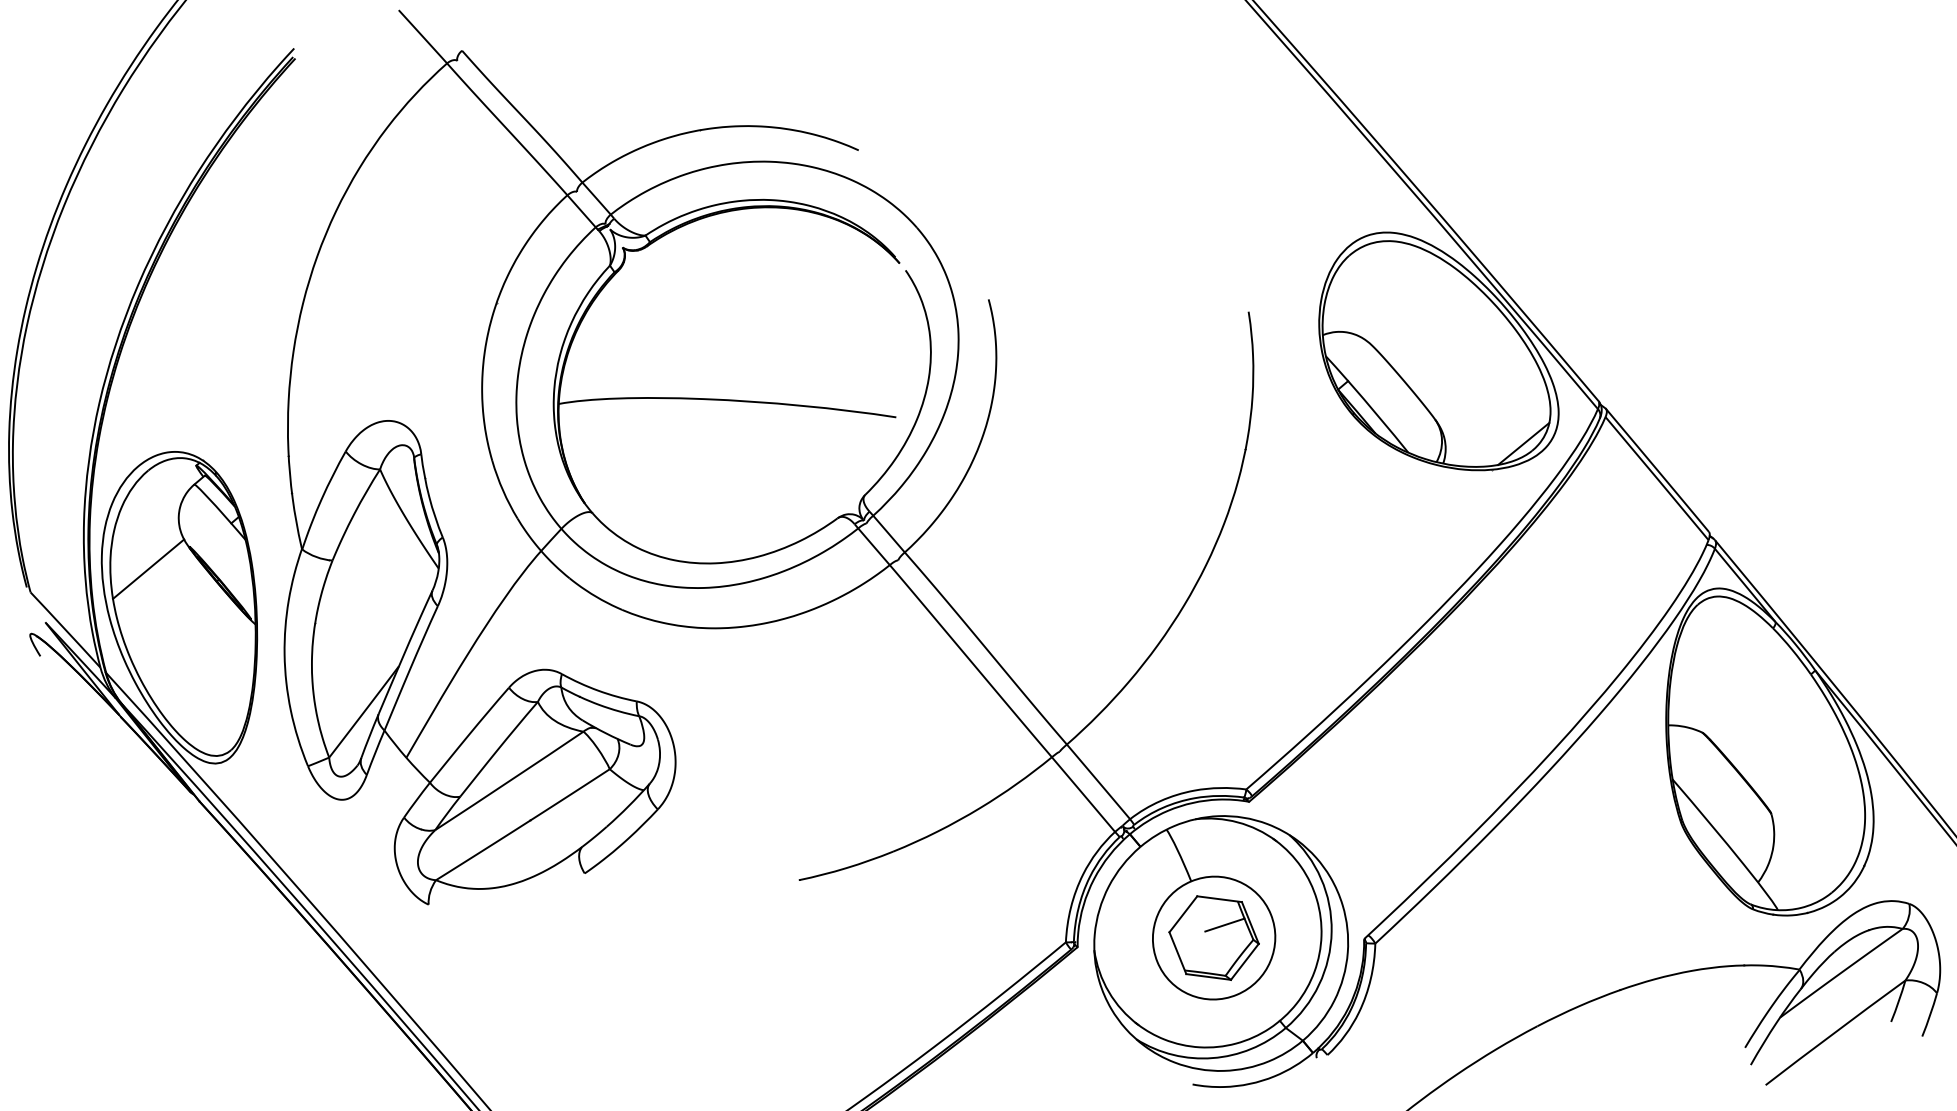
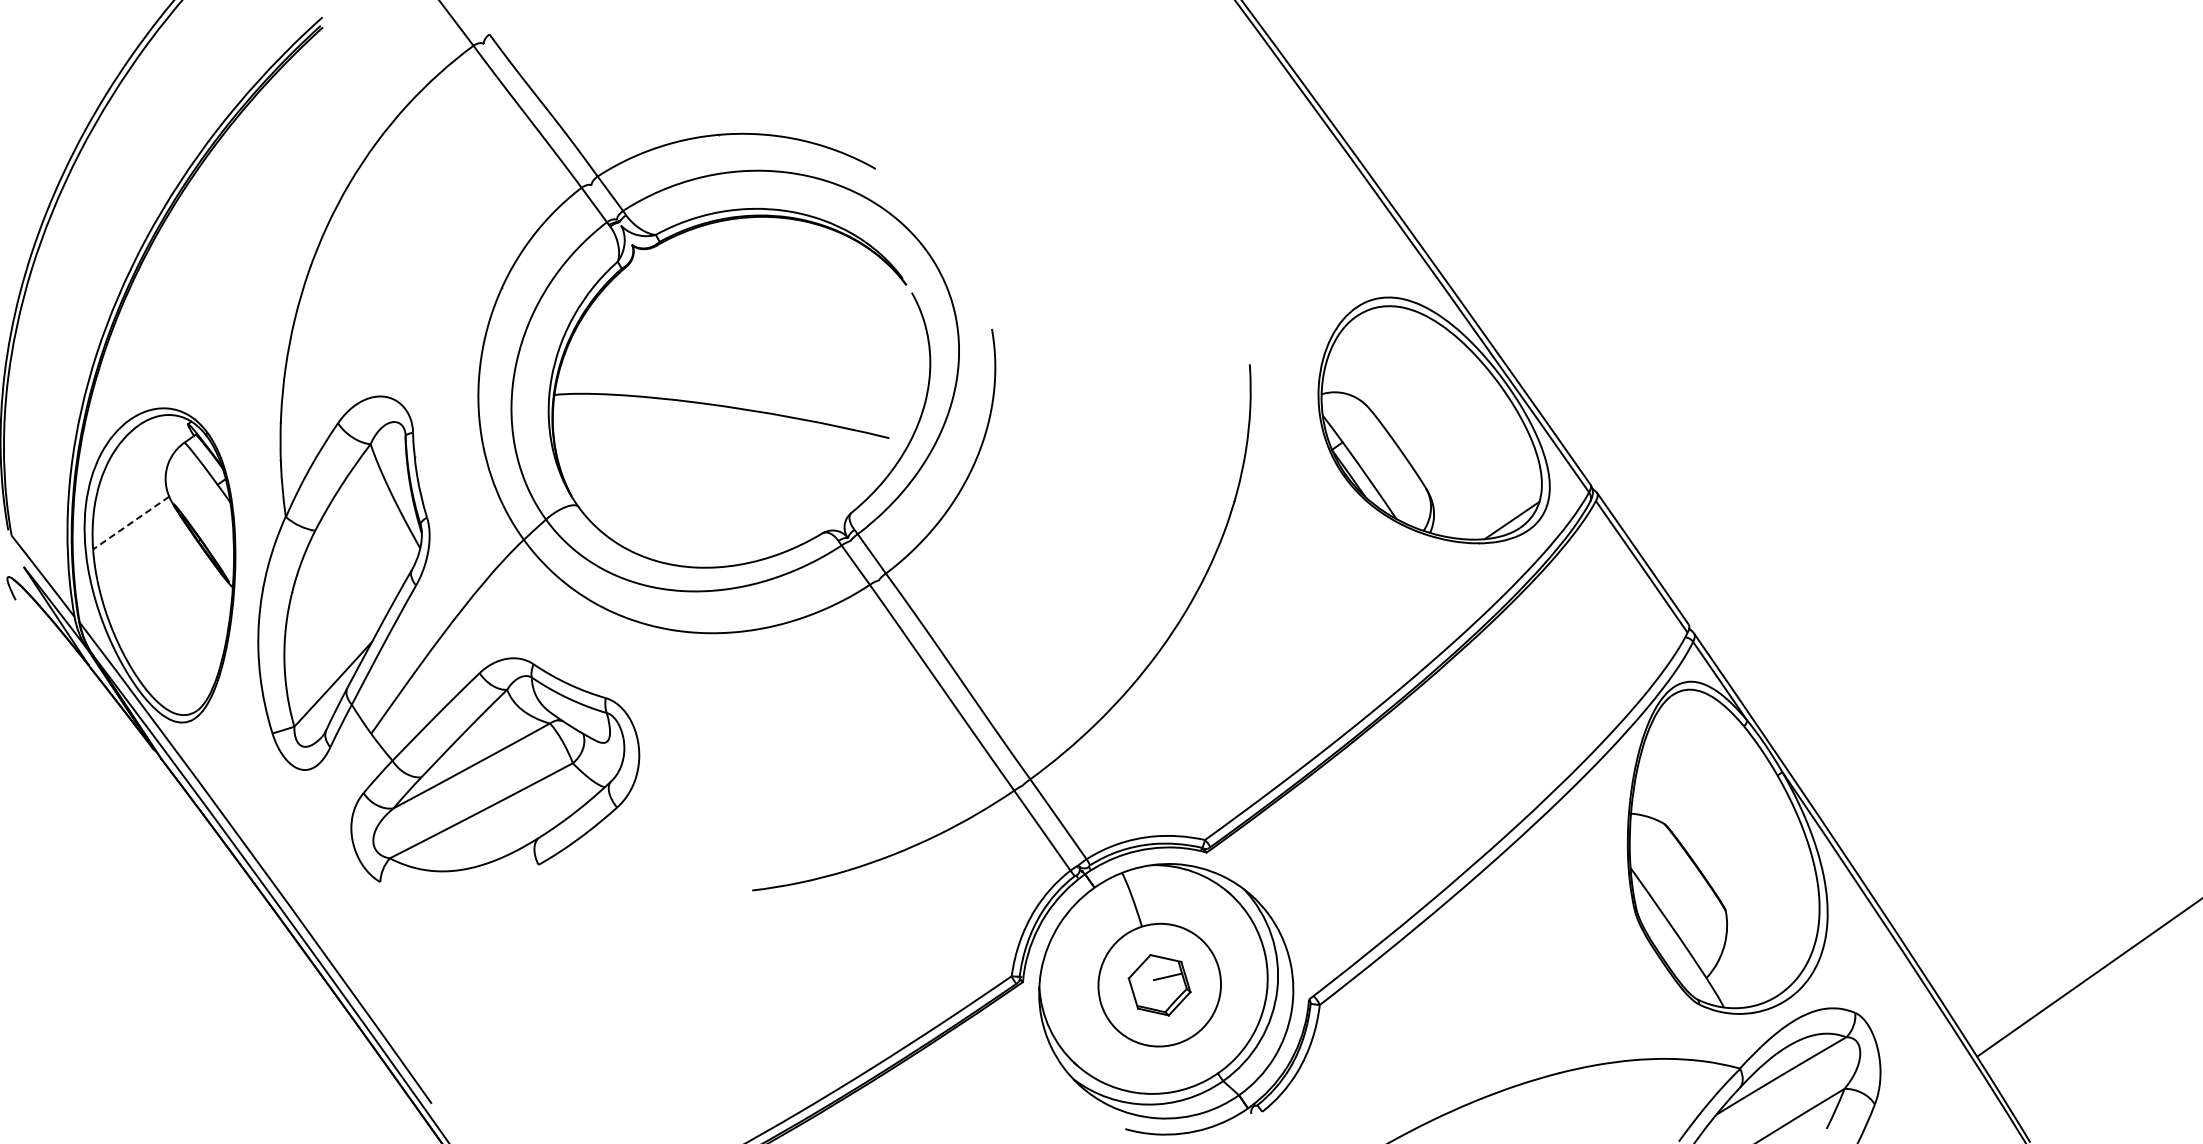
line: (147, 569) -> (130, 523), solid -> dashed
part: (1213, 938) -> (1159, 985), size x0.7

